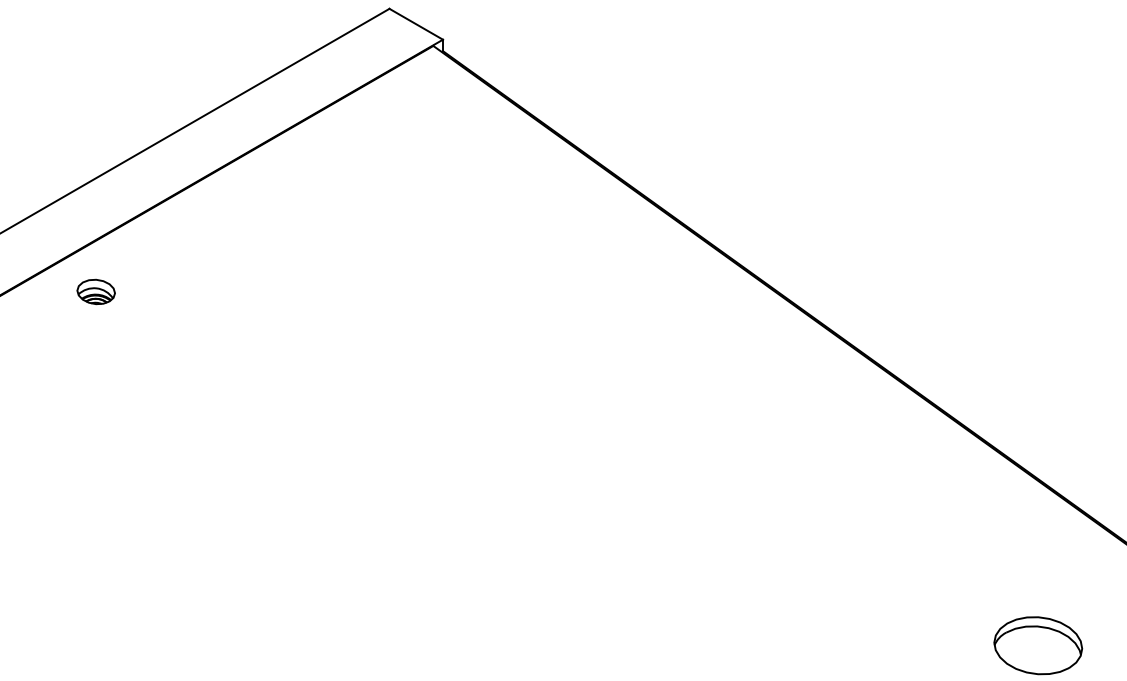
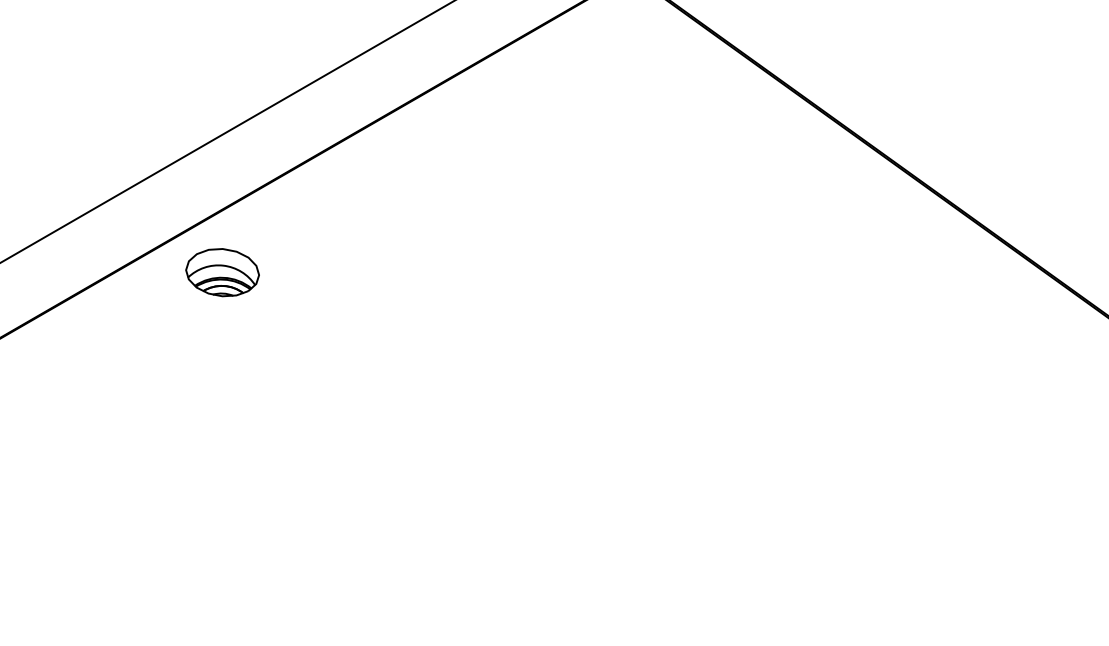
part: (95, 291) -> (221, 272), size x1.6

